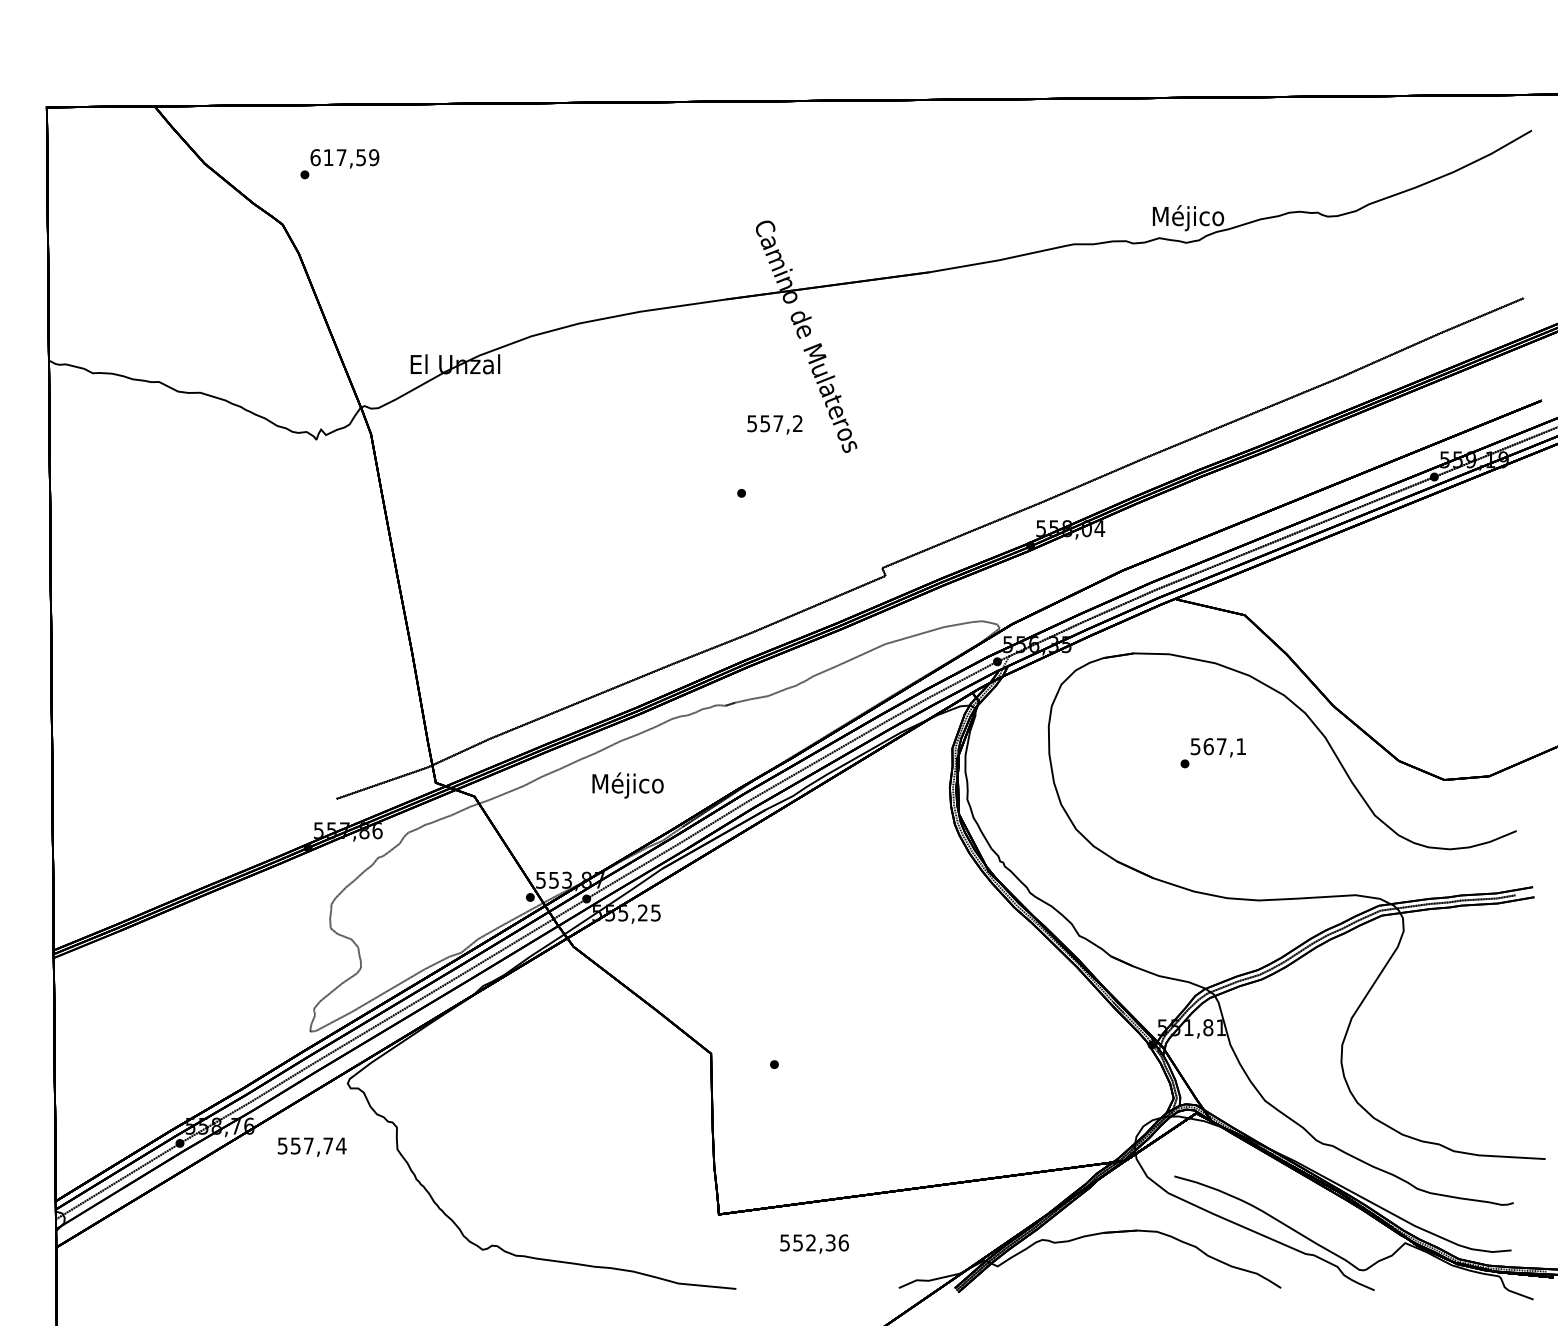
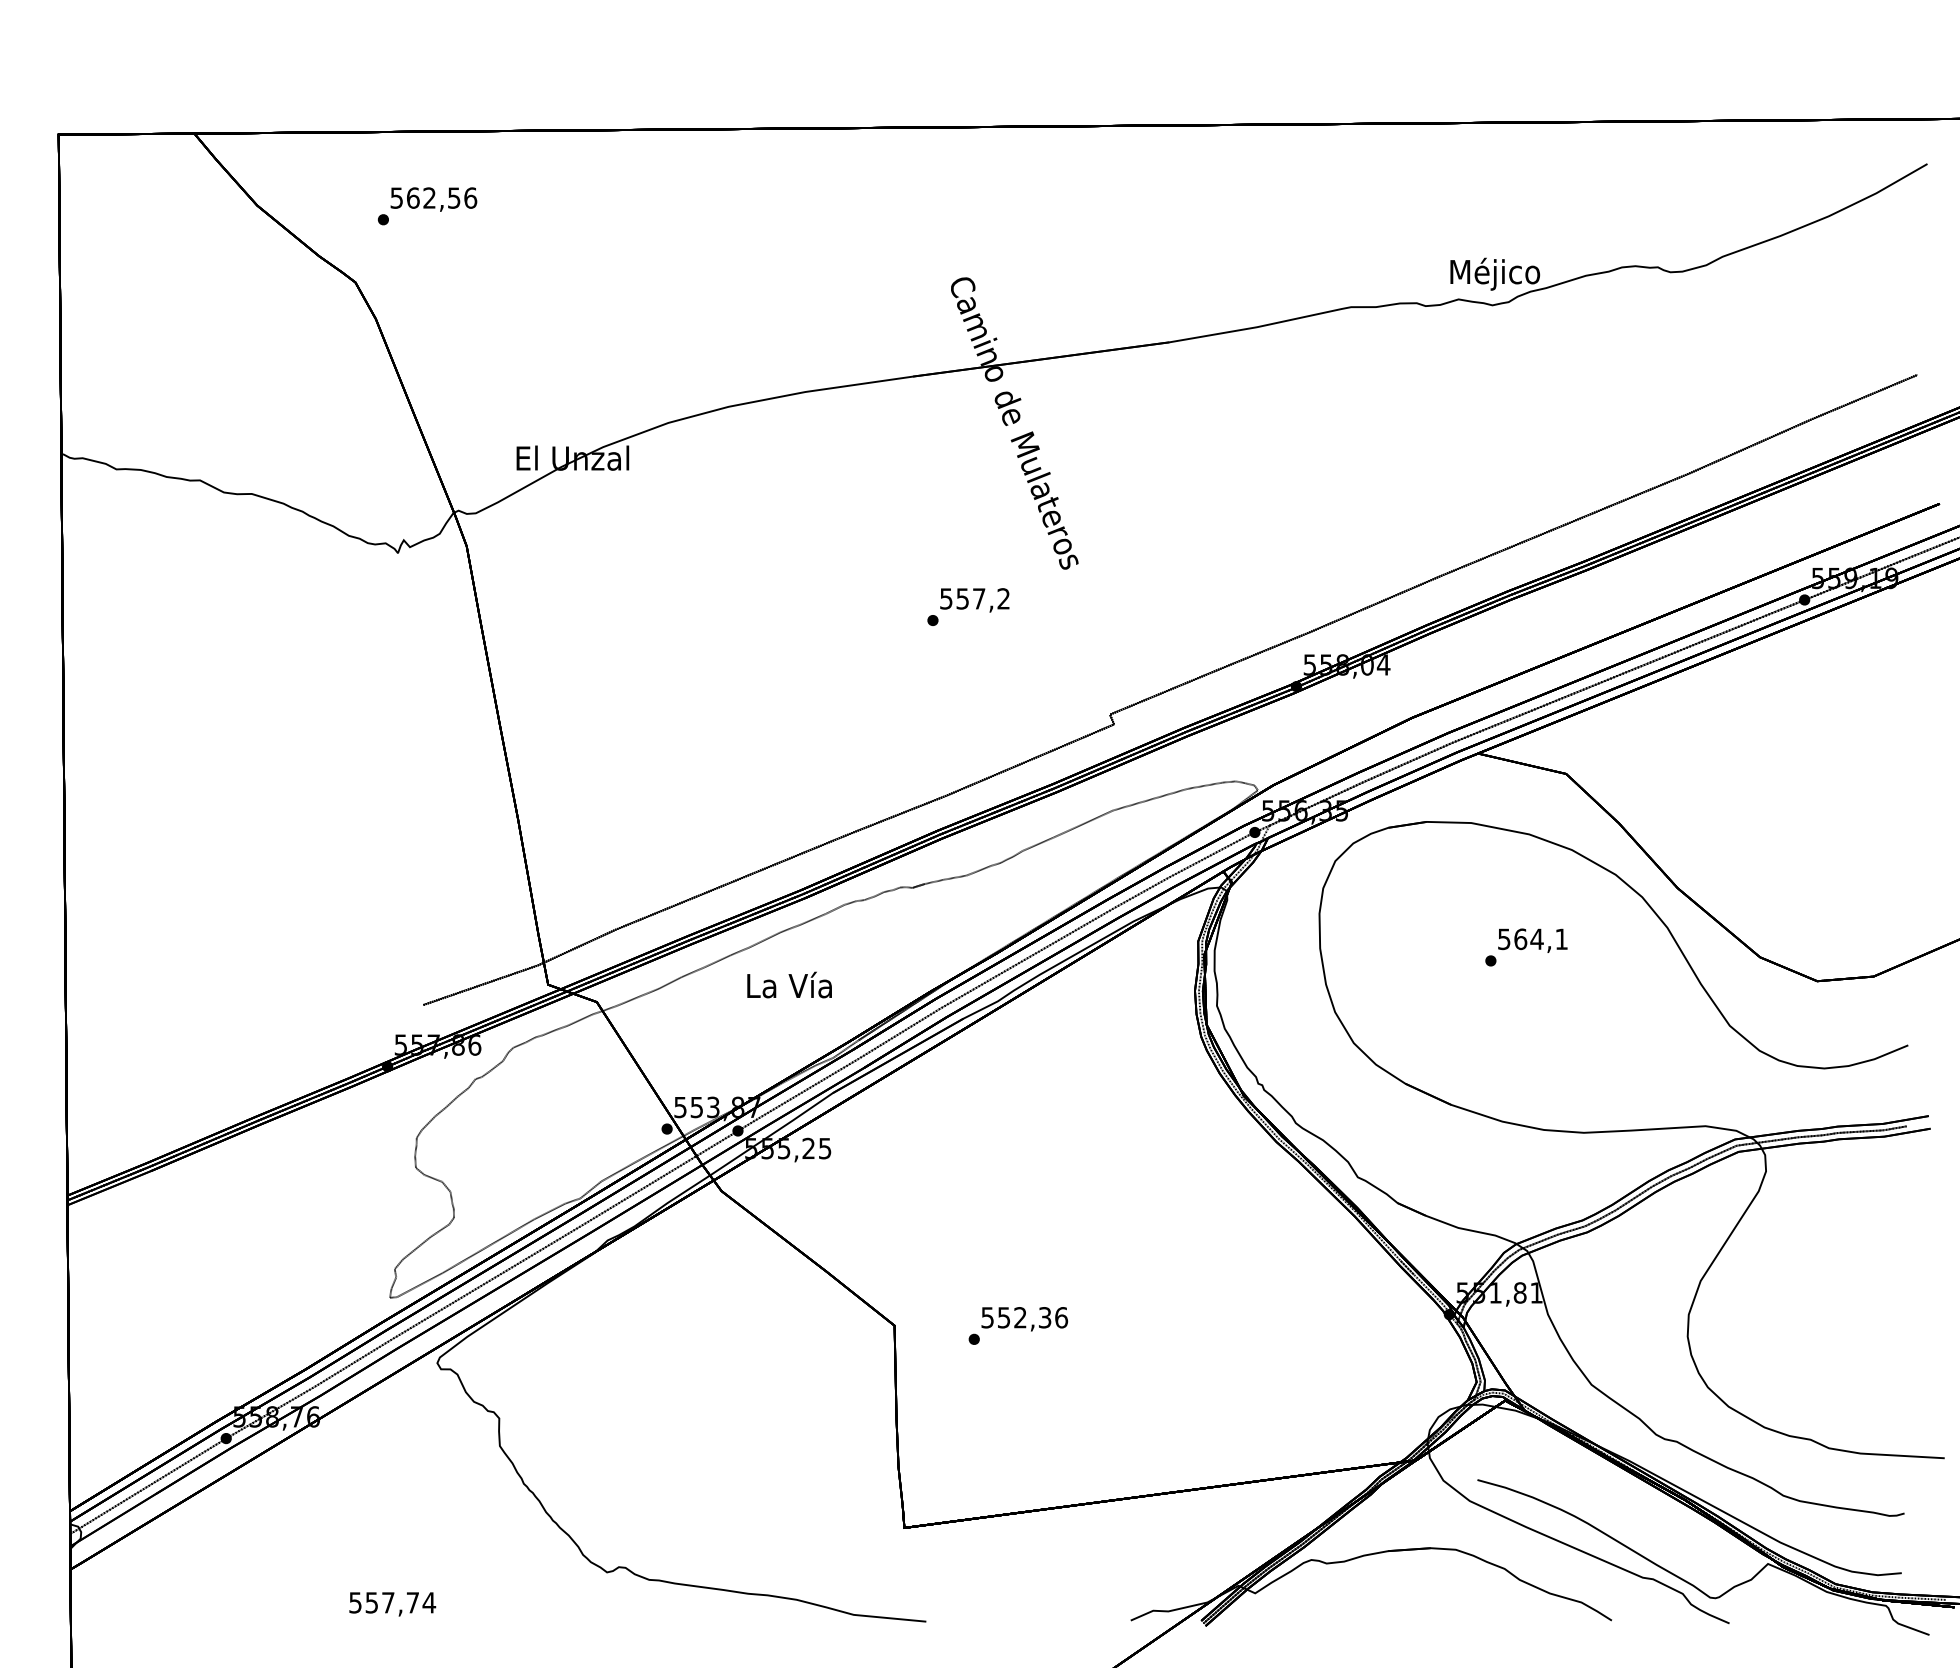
text: (344, 157) -> (433, 197), 617,59 -> 562,56
text: (774, 424) -> (974, 600), moved
text: (1221, 746) -> (1536, 938), 567,1 -> 564,1
text: (627, 784) -> (789, 987), Méjico -> La Vía
text: (312, 1147) -> (392, 1604), moved
text: (814, 1244) -> (1024, 1319), moved

